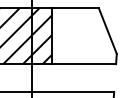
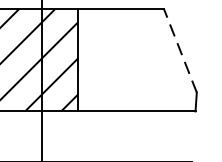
line: (107, 30) -> (179, 49), solid -> dashed

